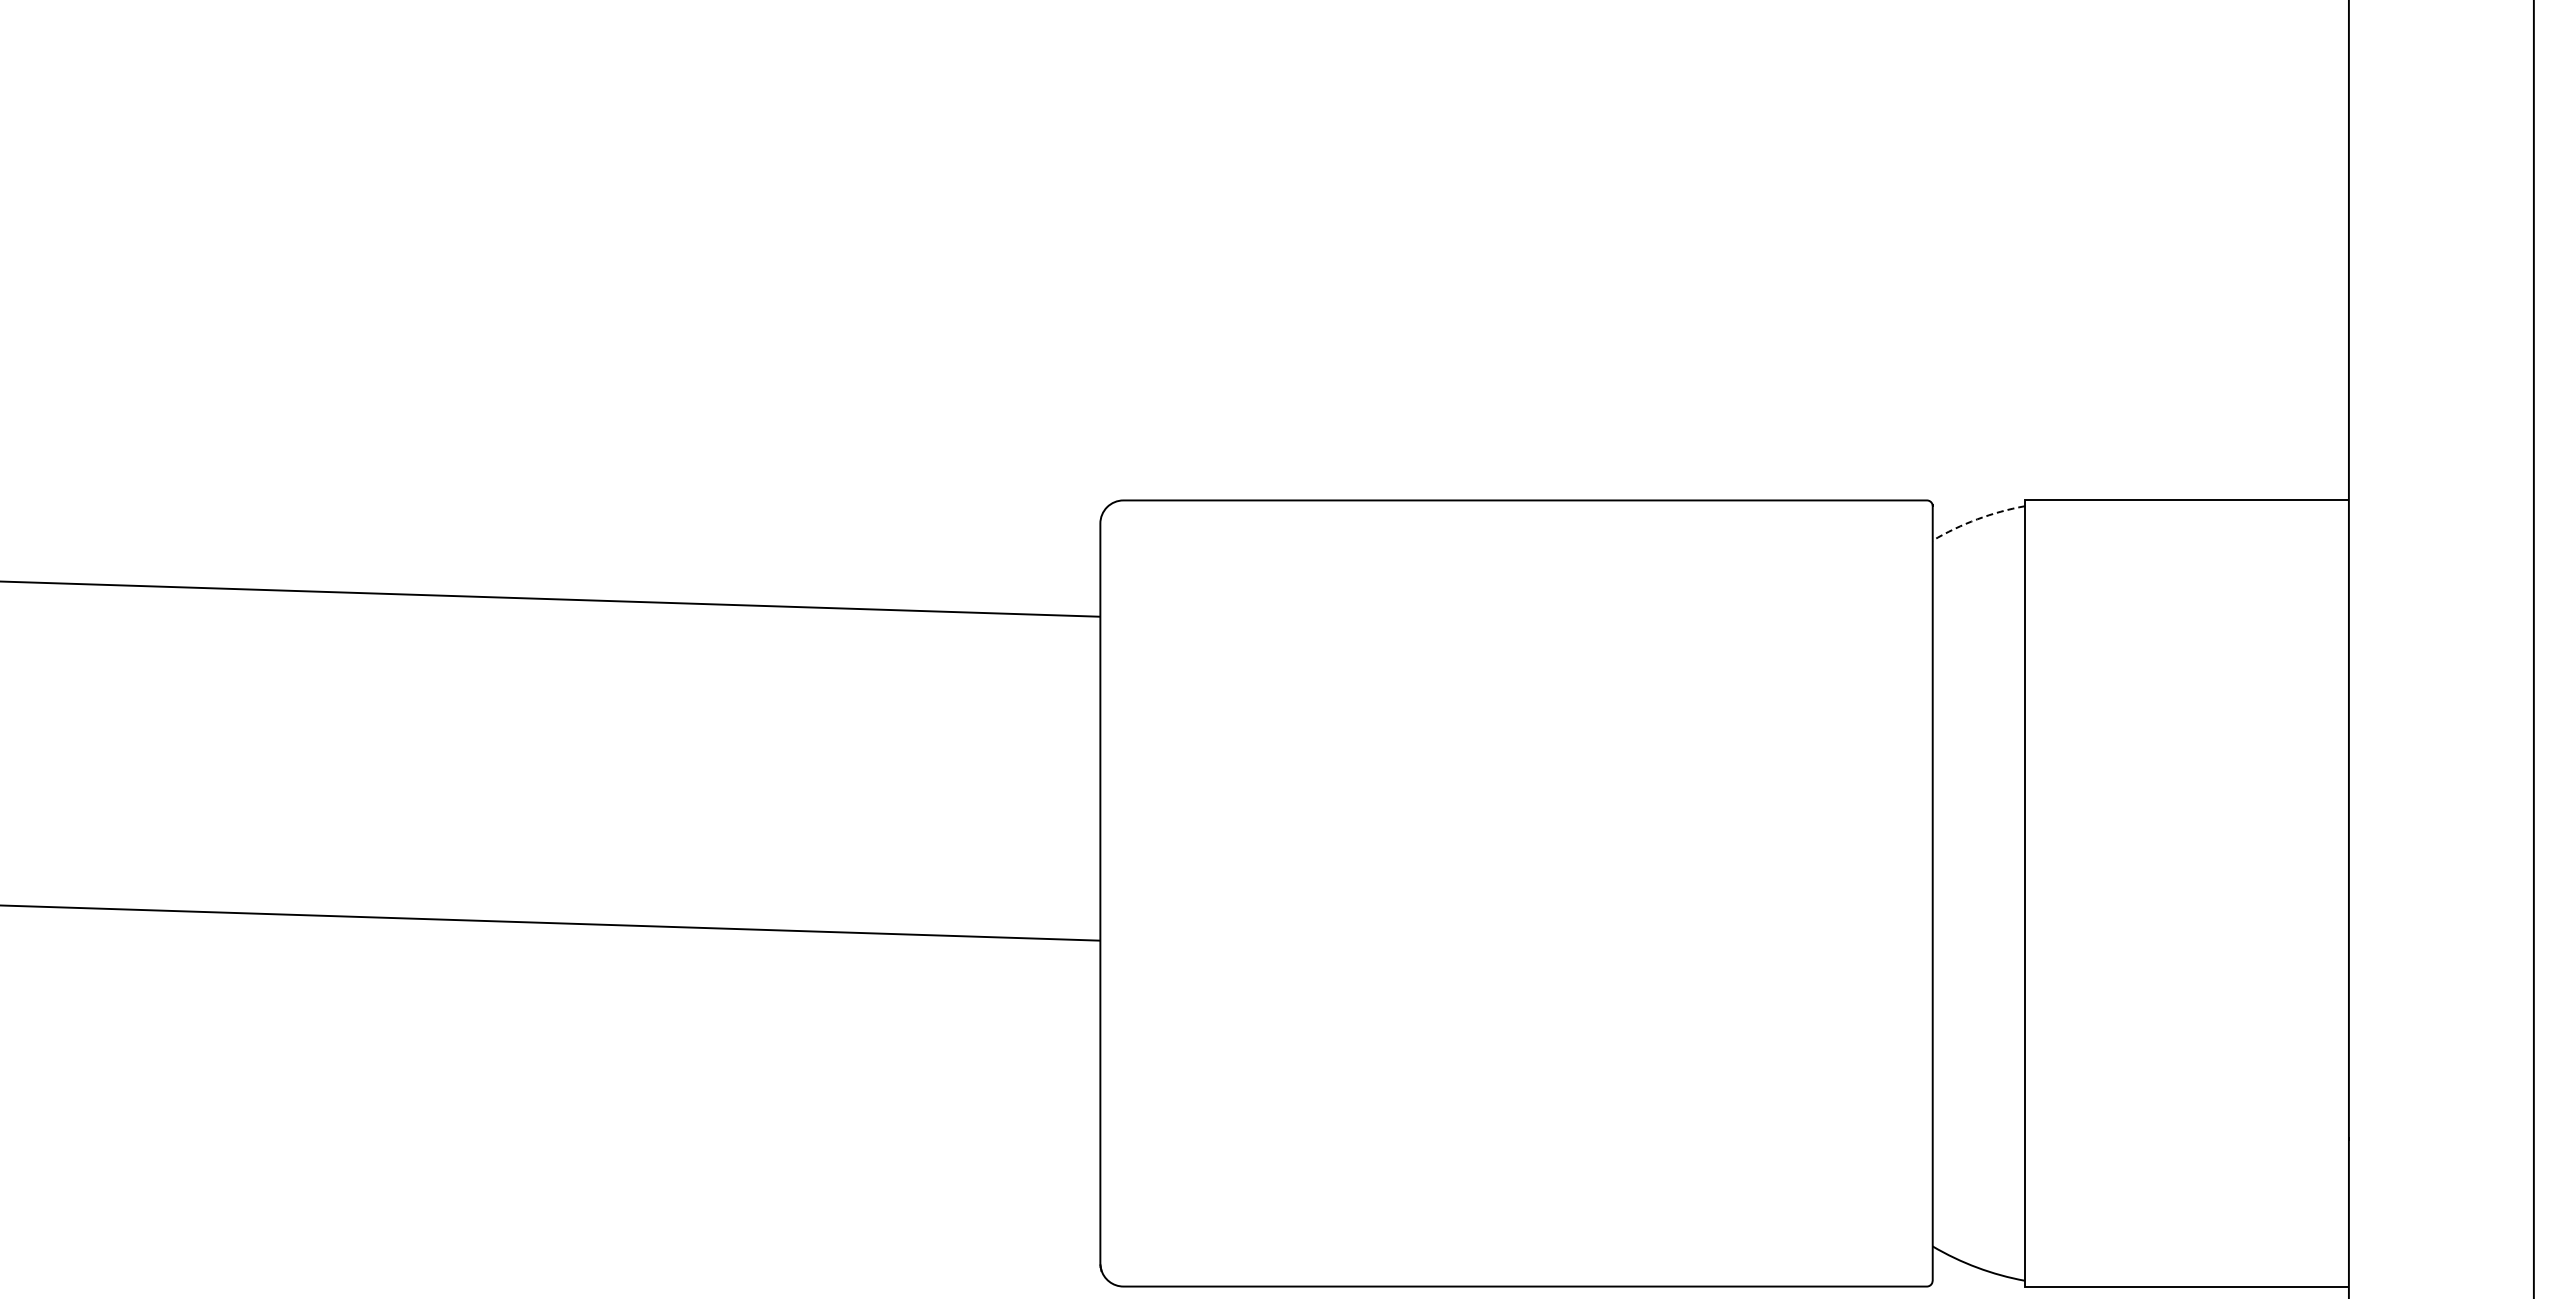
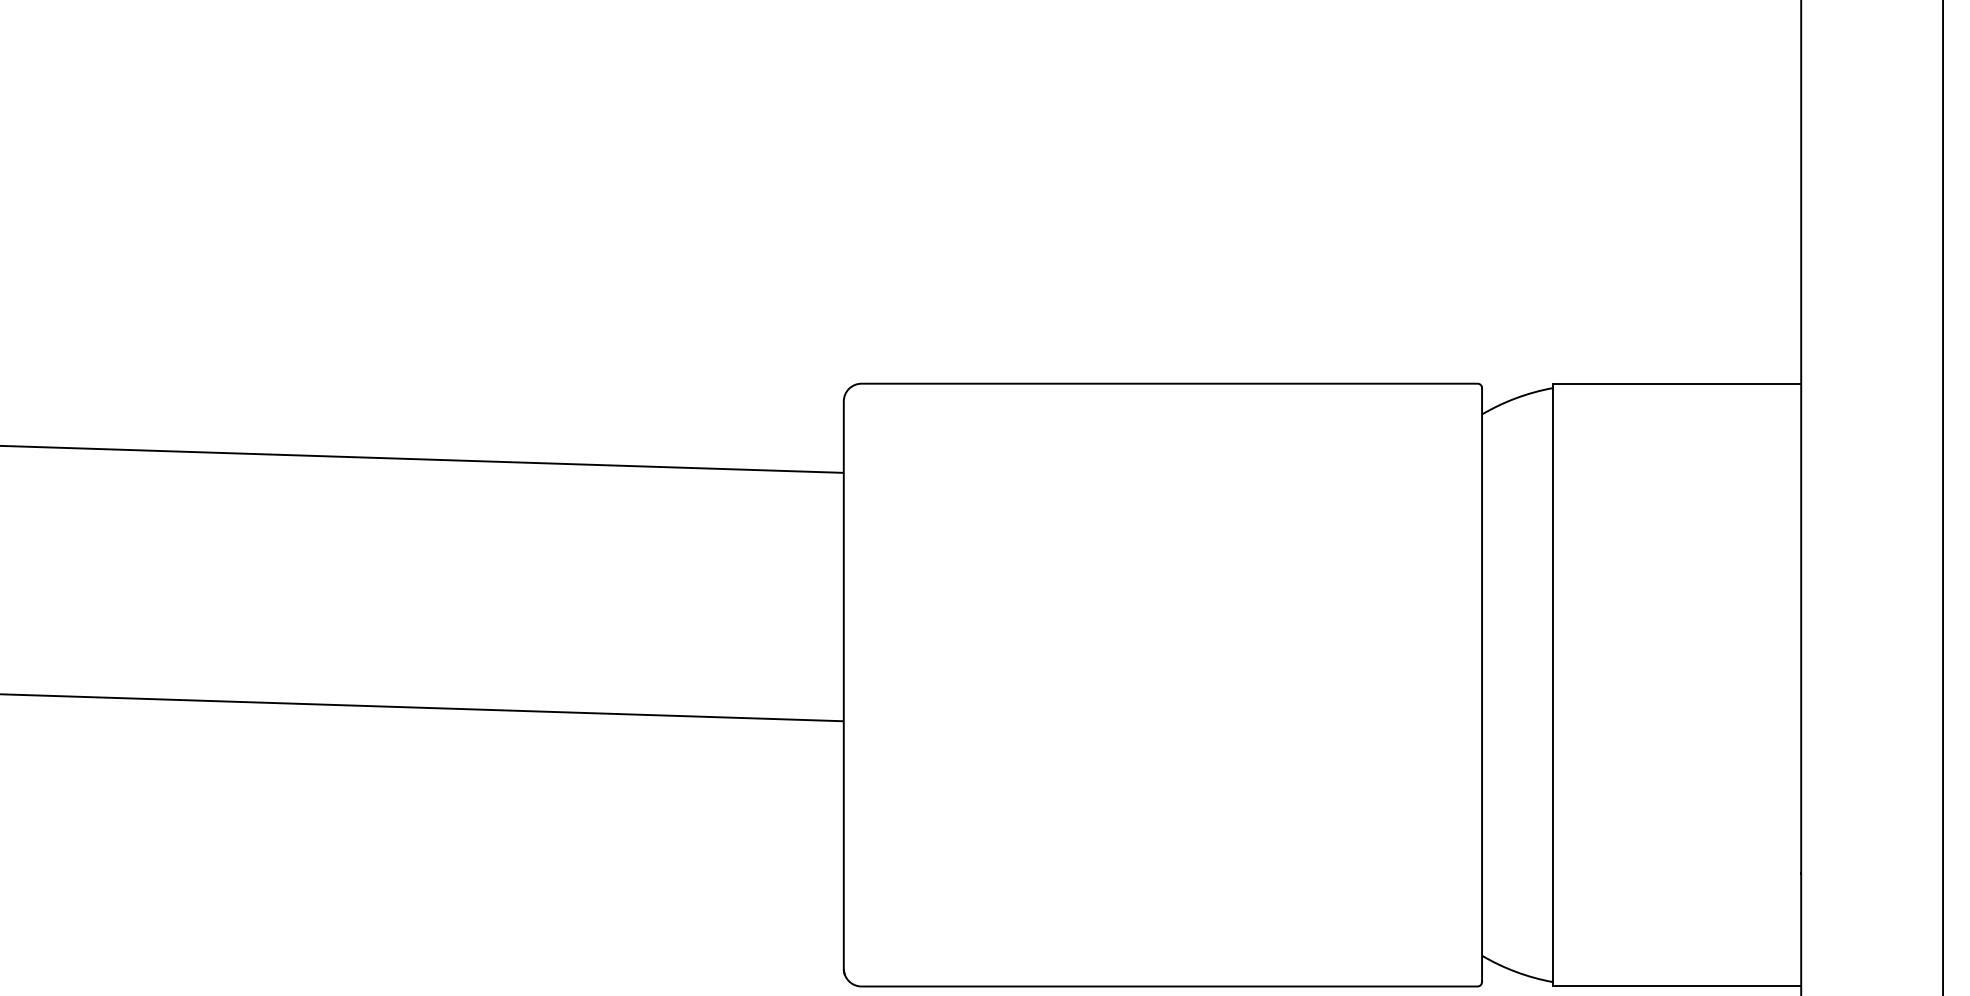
arc: (1977, 519) -> (1516, 398), dashed -> solid

